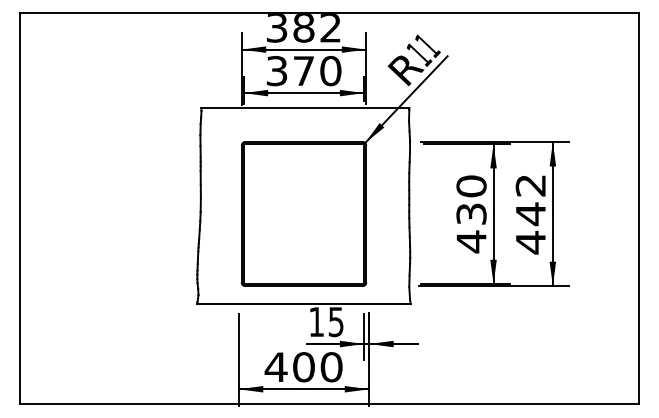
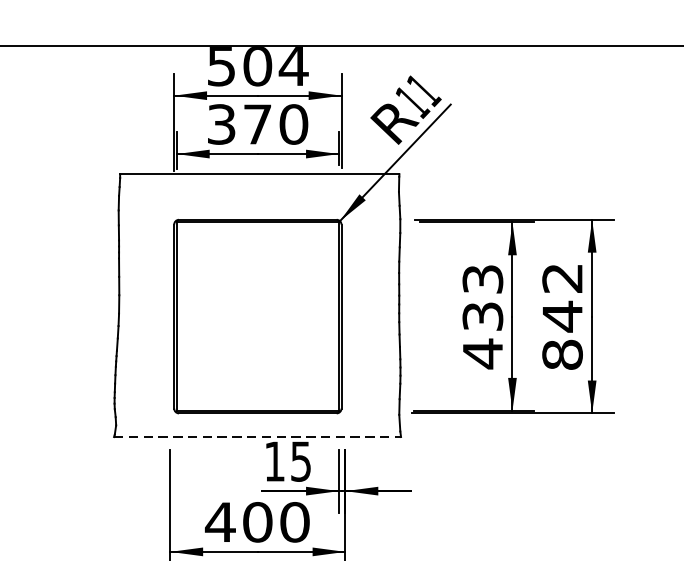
text: (304, 28) -> (258, 67), 382 -> 504
text: (471, 186) -> (482, 279), 430 -> 433
text: (530, 242) -> (562, 354), 442 -> 842
line: (303, 303) -> (257, 436), solid -> dashed

